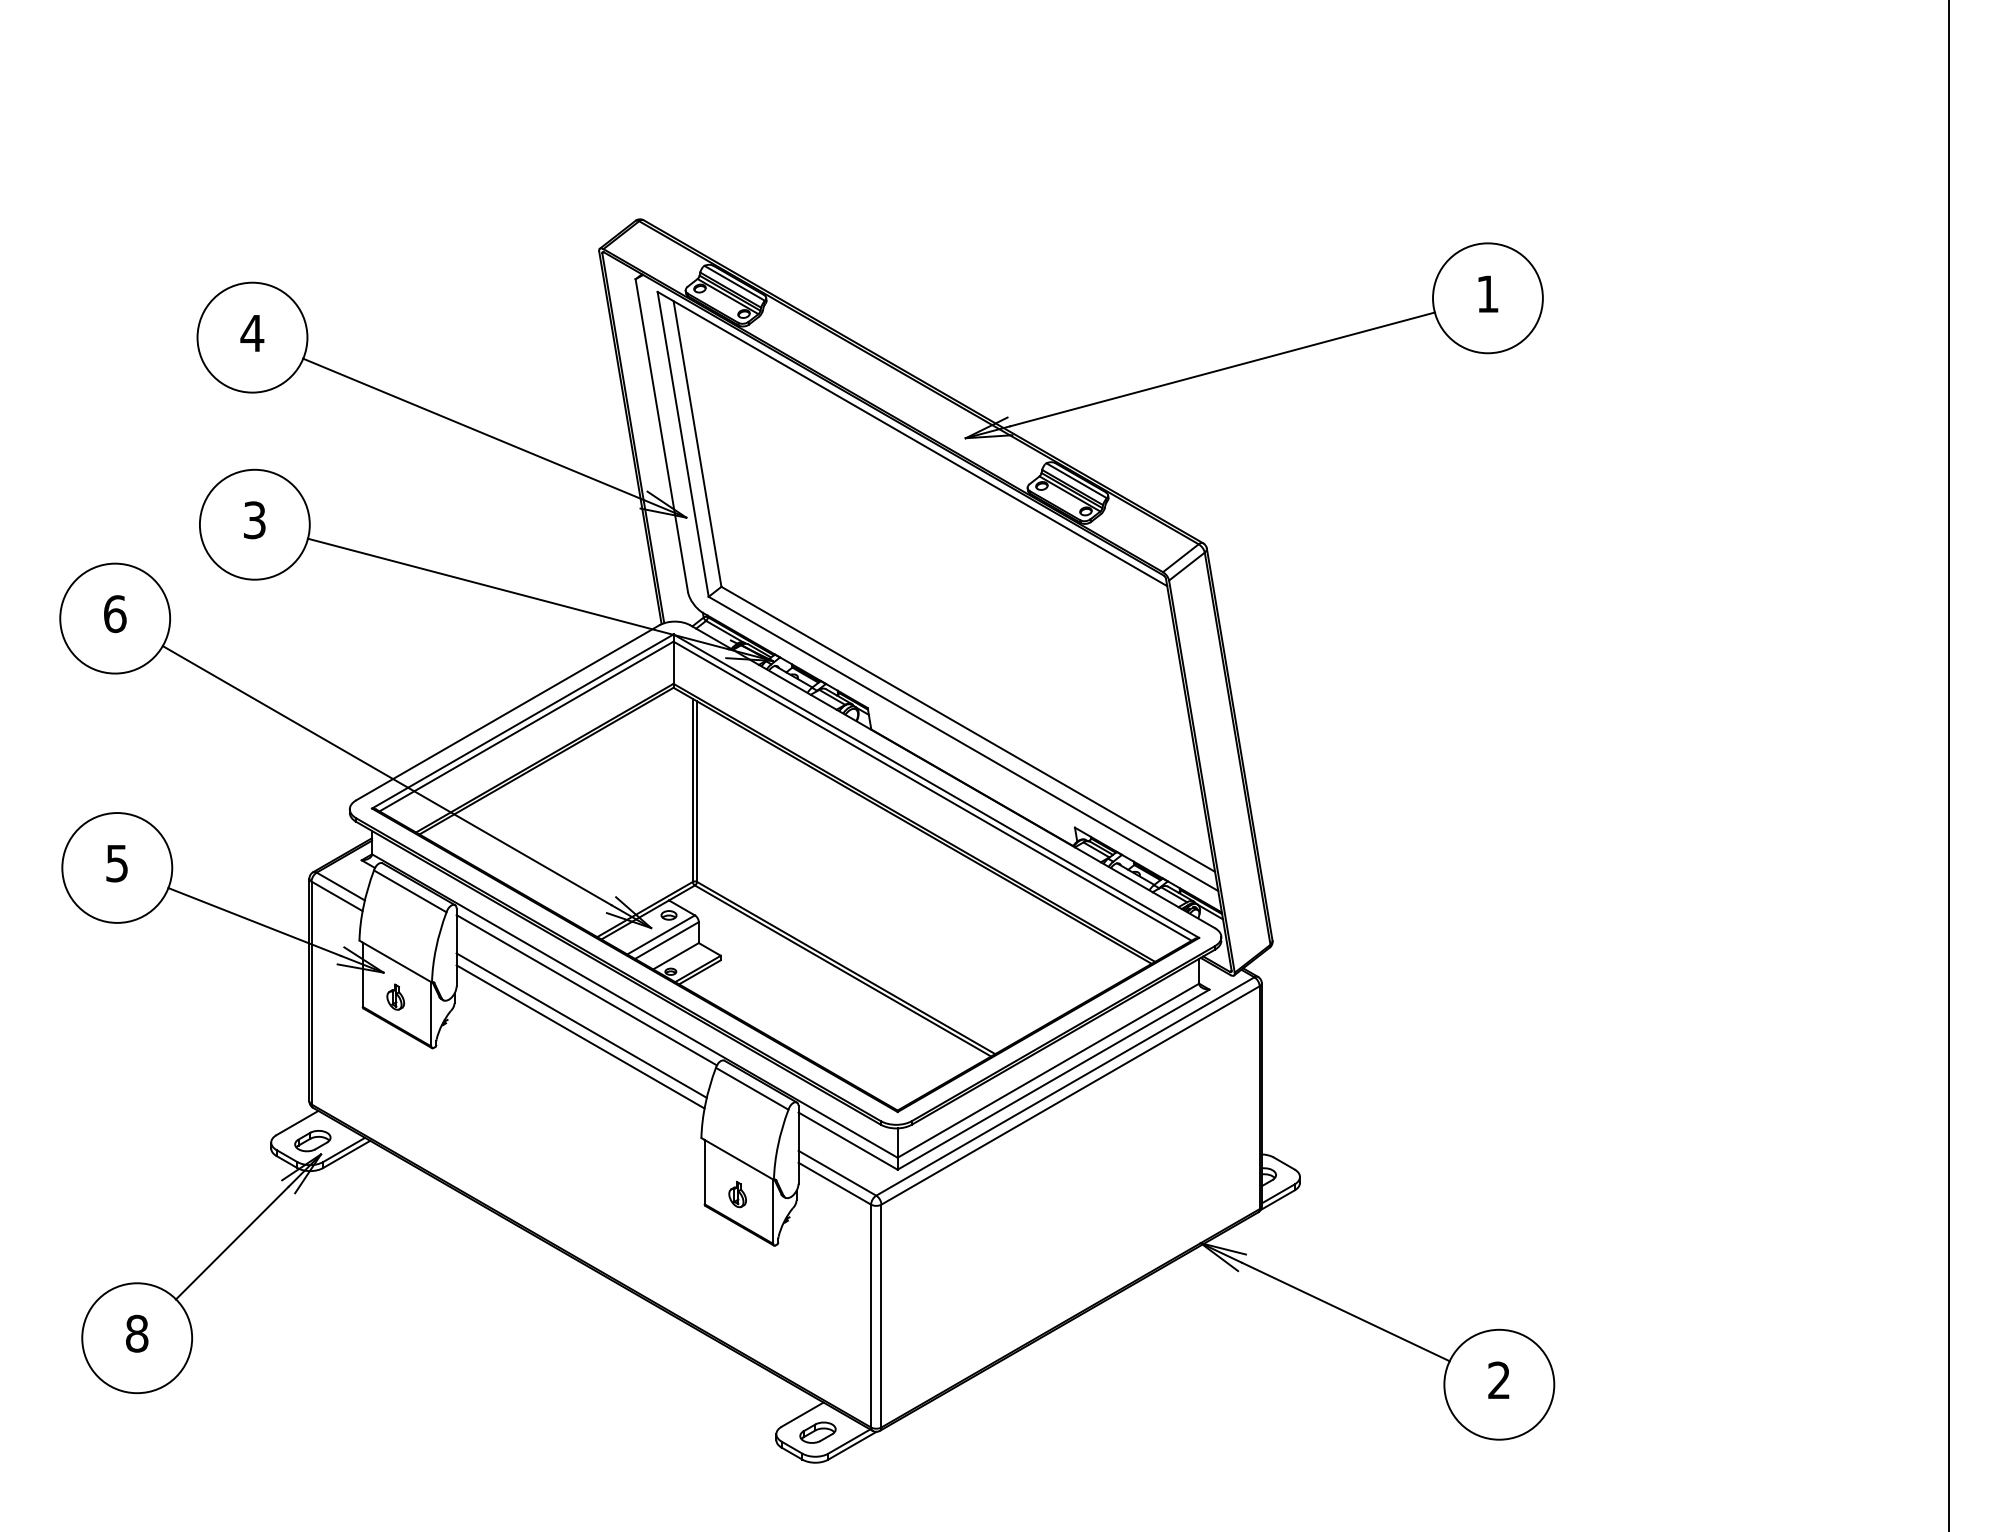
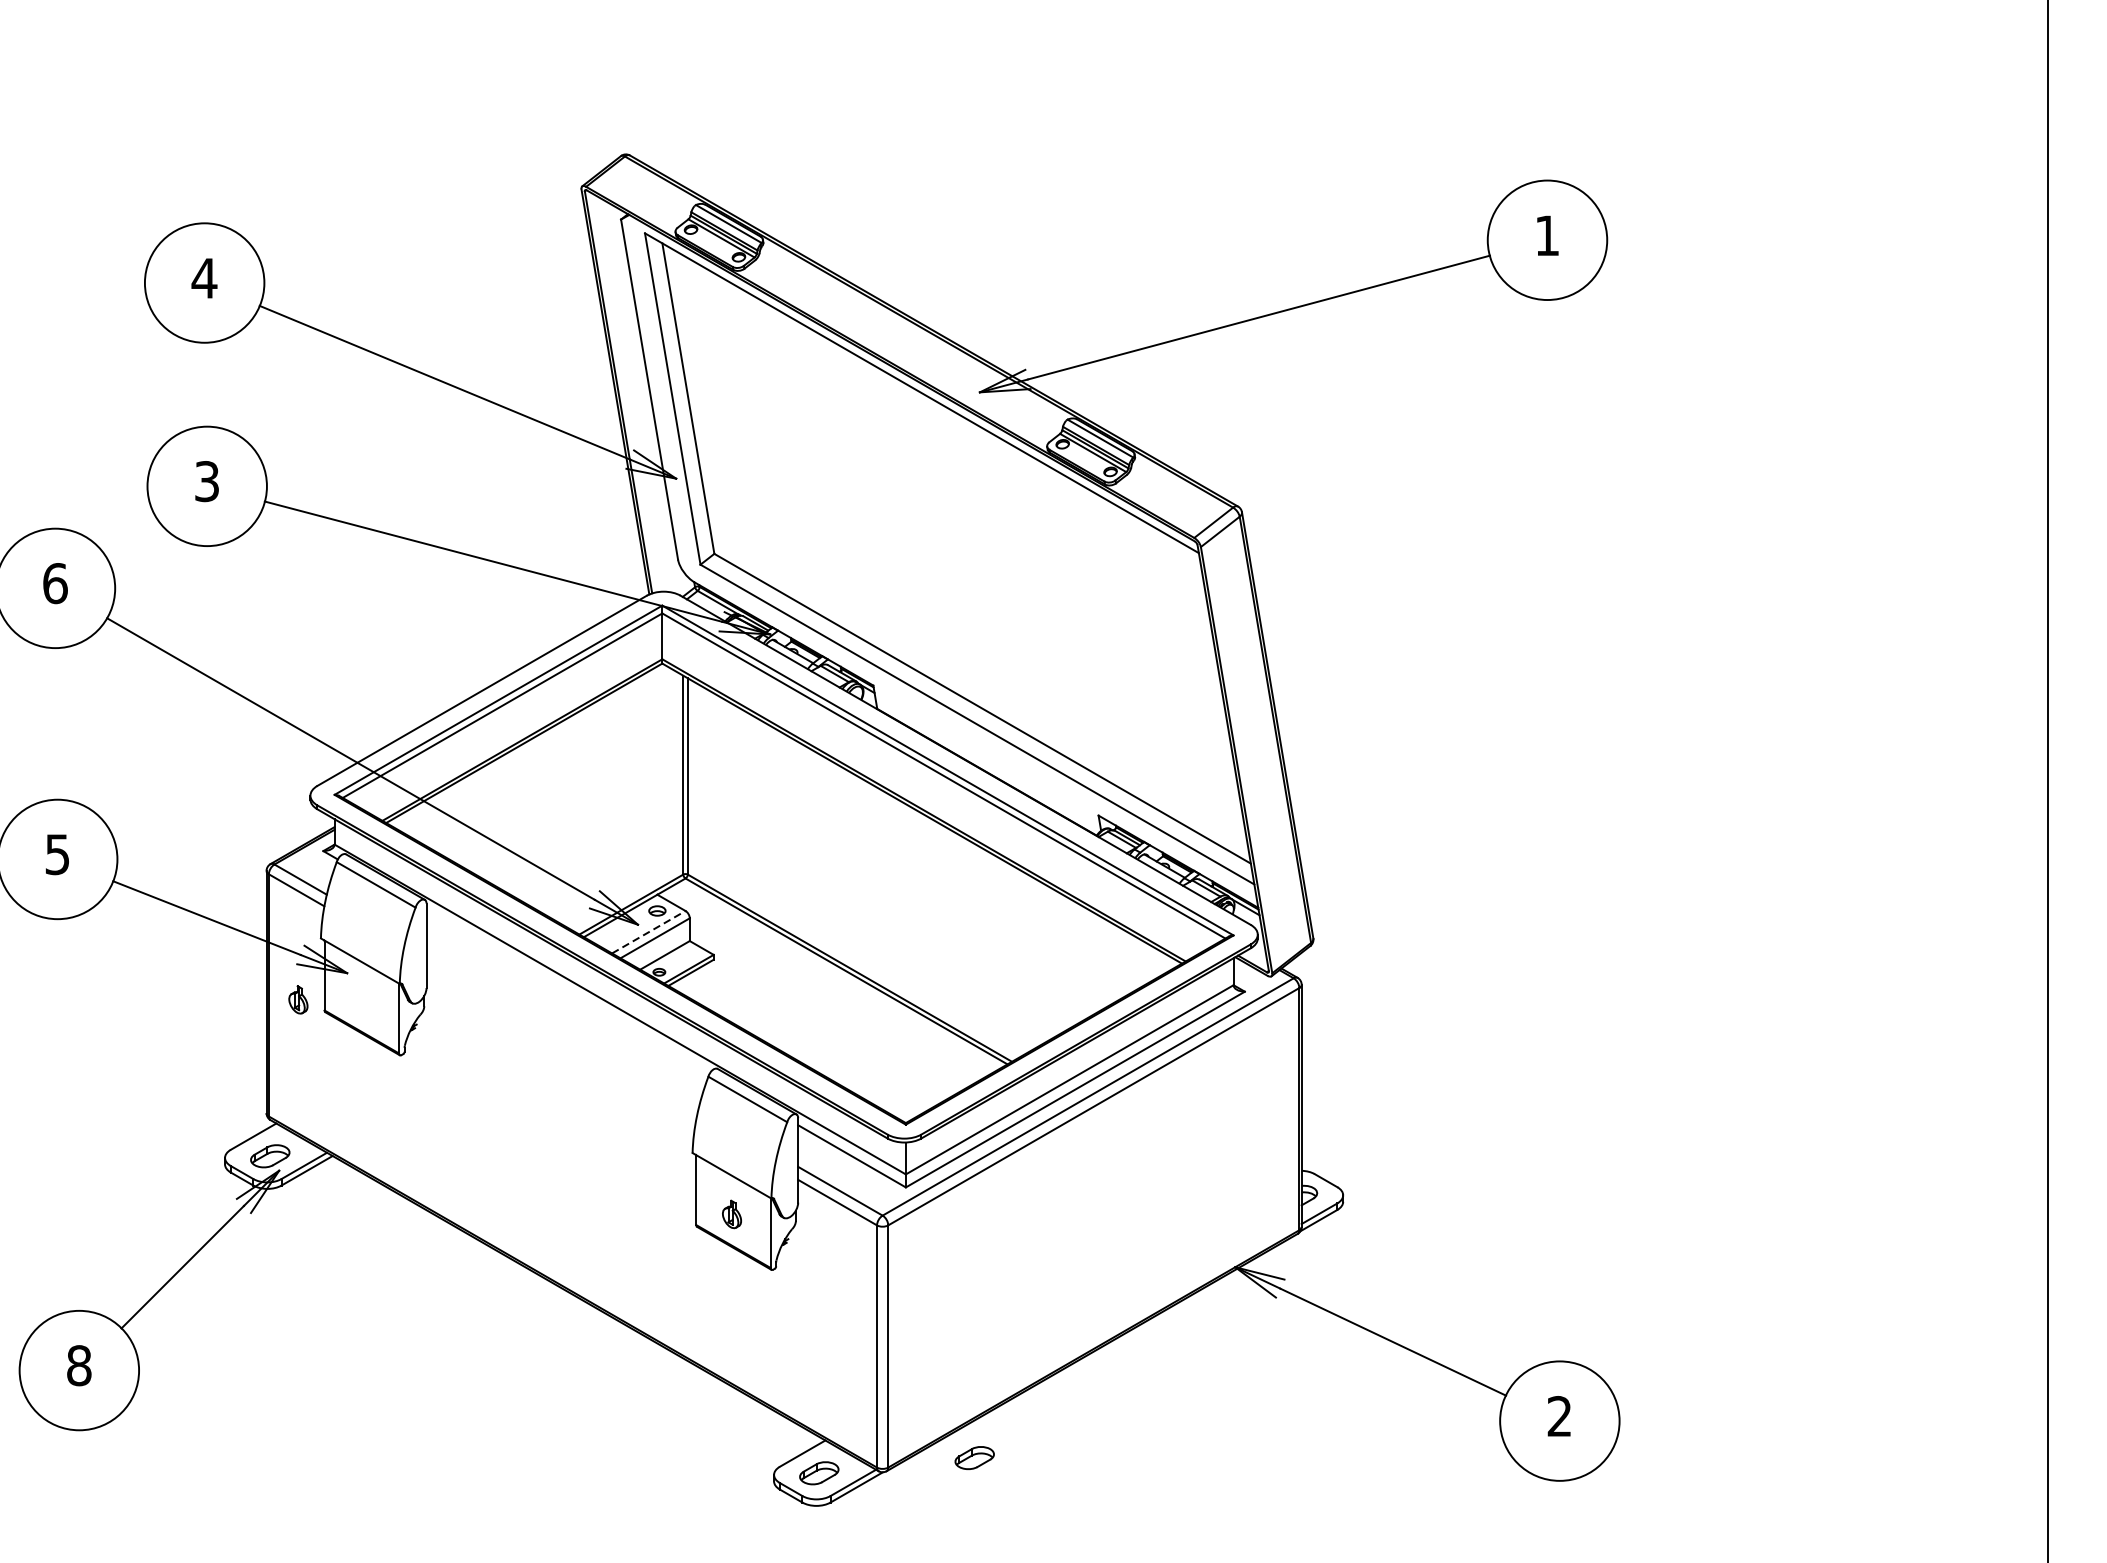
line: (661, 934) -> (649, 931), solid -> dashed
line: (586, 990) -> (567, 992), removed
part: (395, 996) -> (298, 999), moved
line: (581, 1025) -> (562, 1030), removed
line: (580, 1036) -> (561, 1042), removed
part: (960, 1418) -> (974, 1457), added

